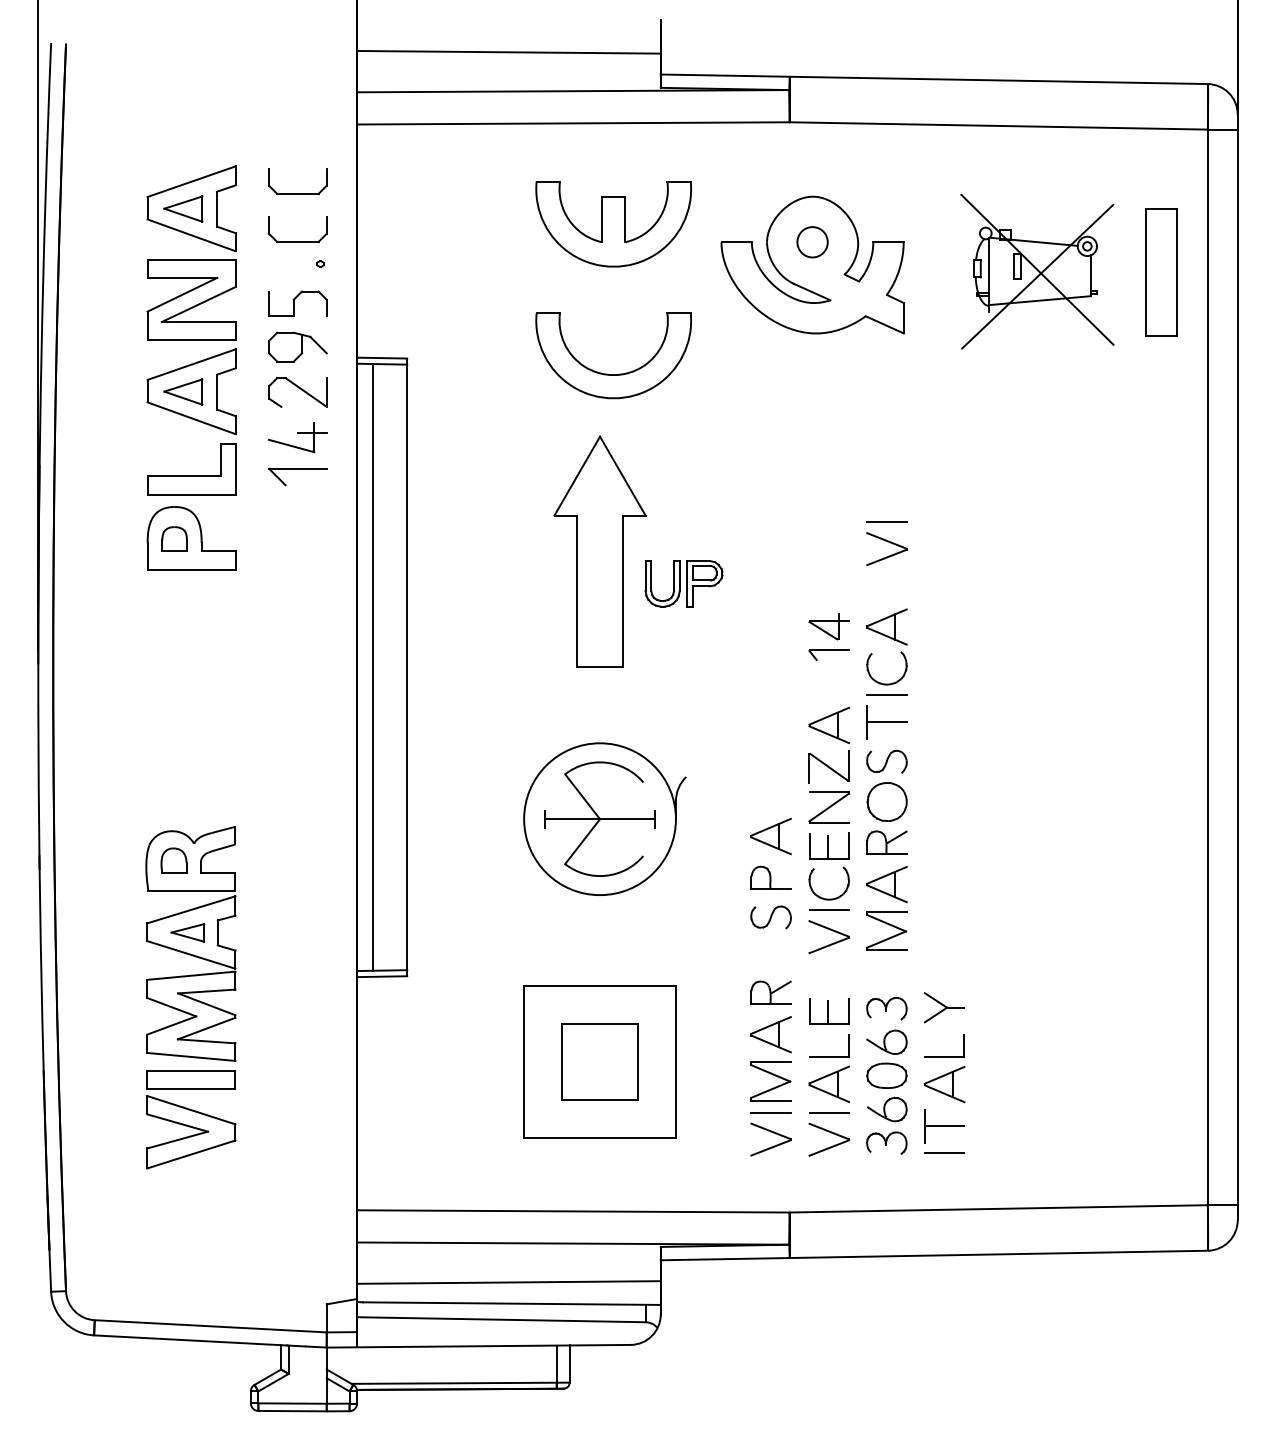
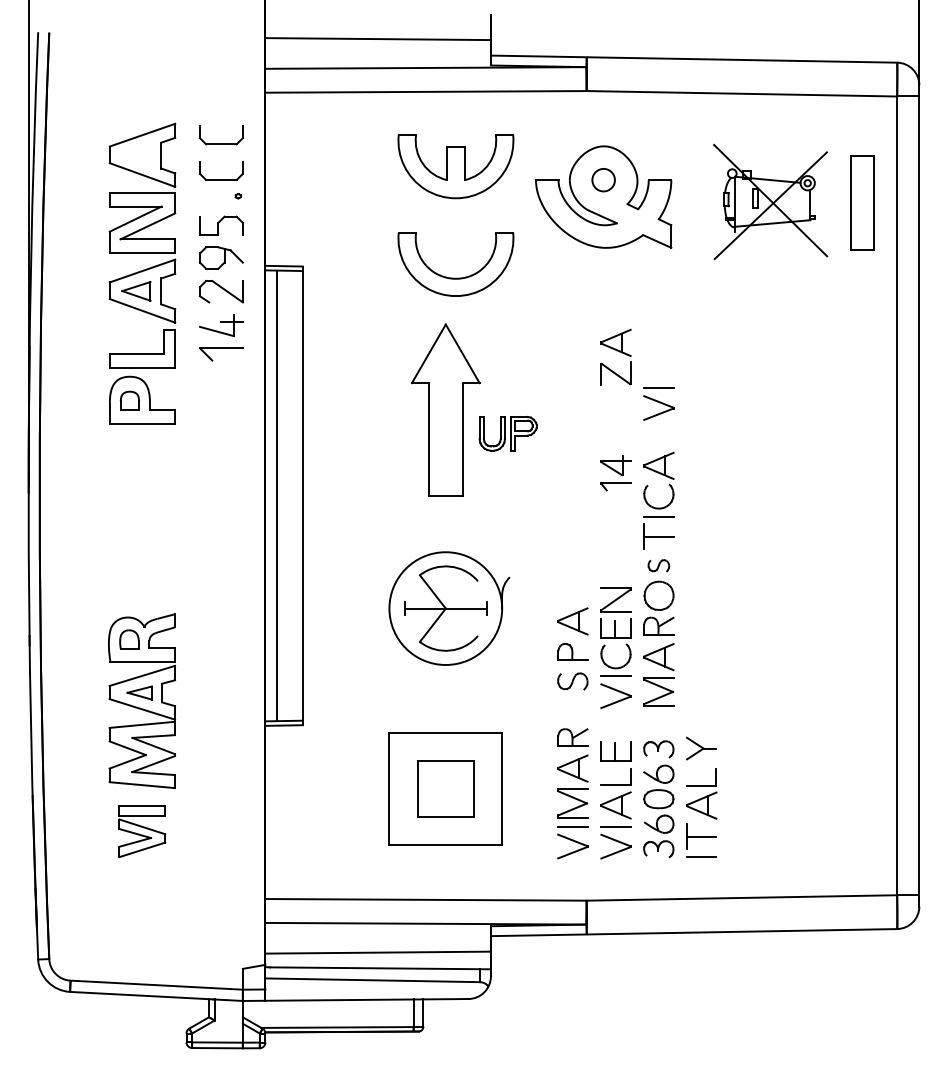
part: (183, 208) -> (136, 155), removed
part: (832, 737) -> (618, 351), moved
part: (886, 761) -> (658, 565), size x0.7
part: (191, 1119) -> (142, 831), size x0.7

